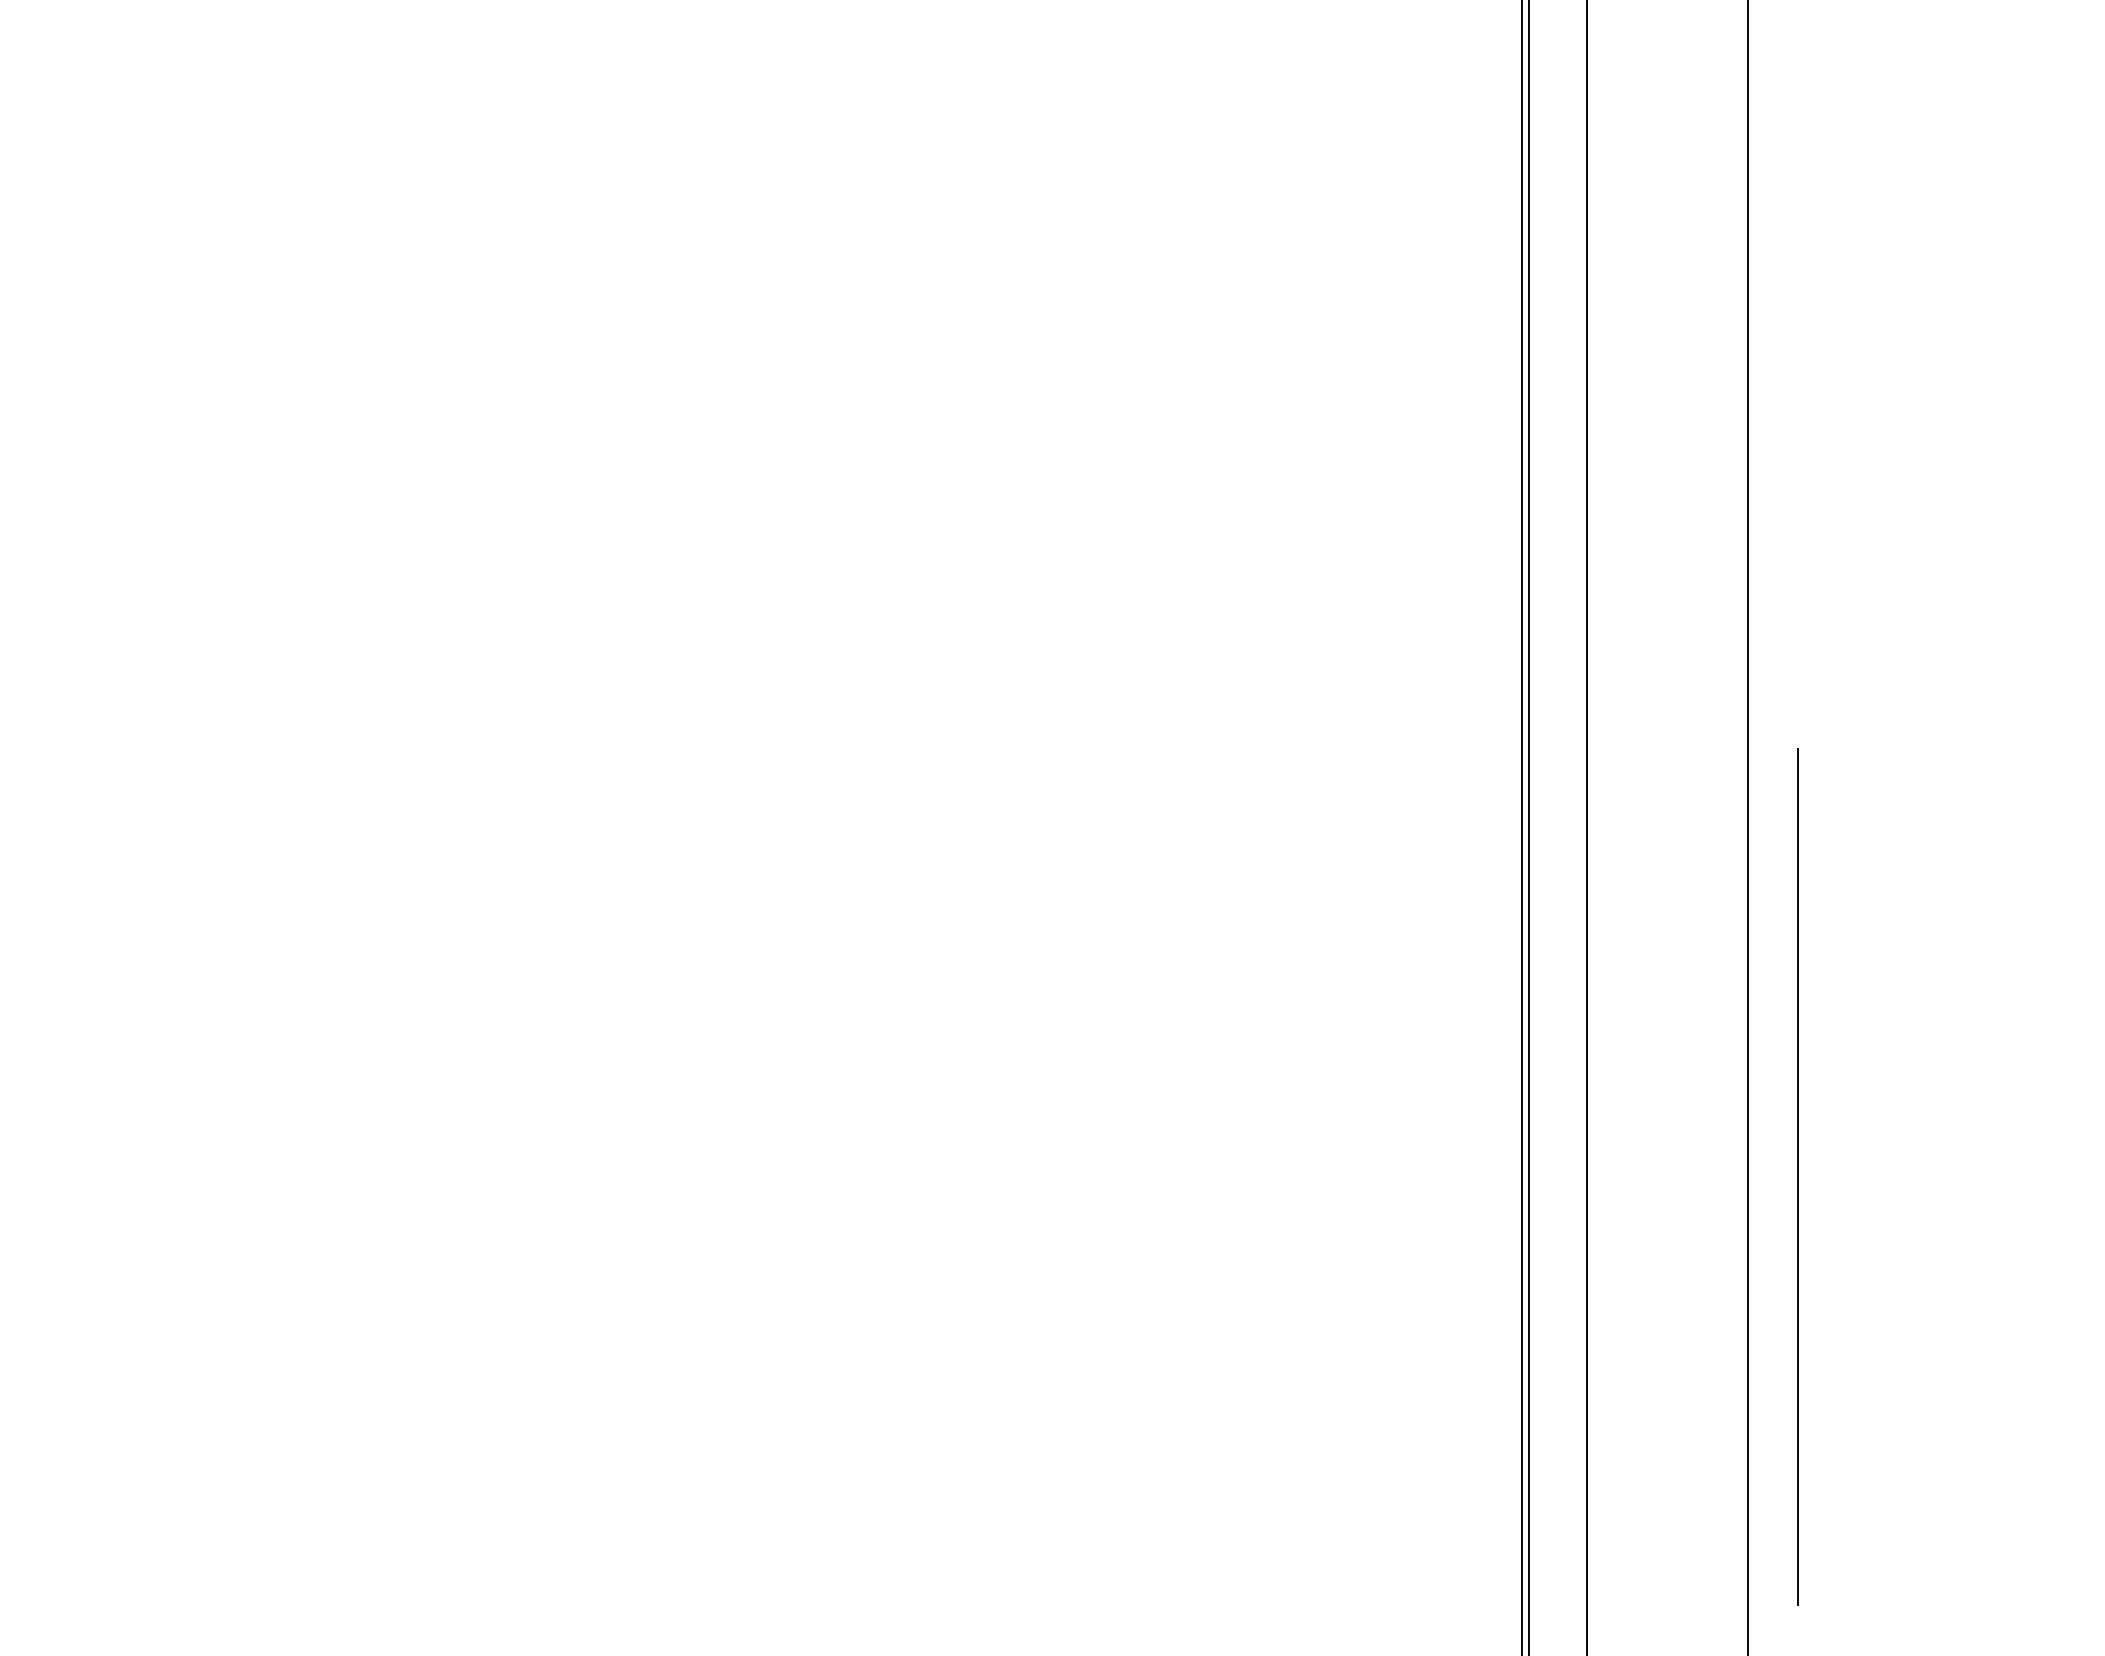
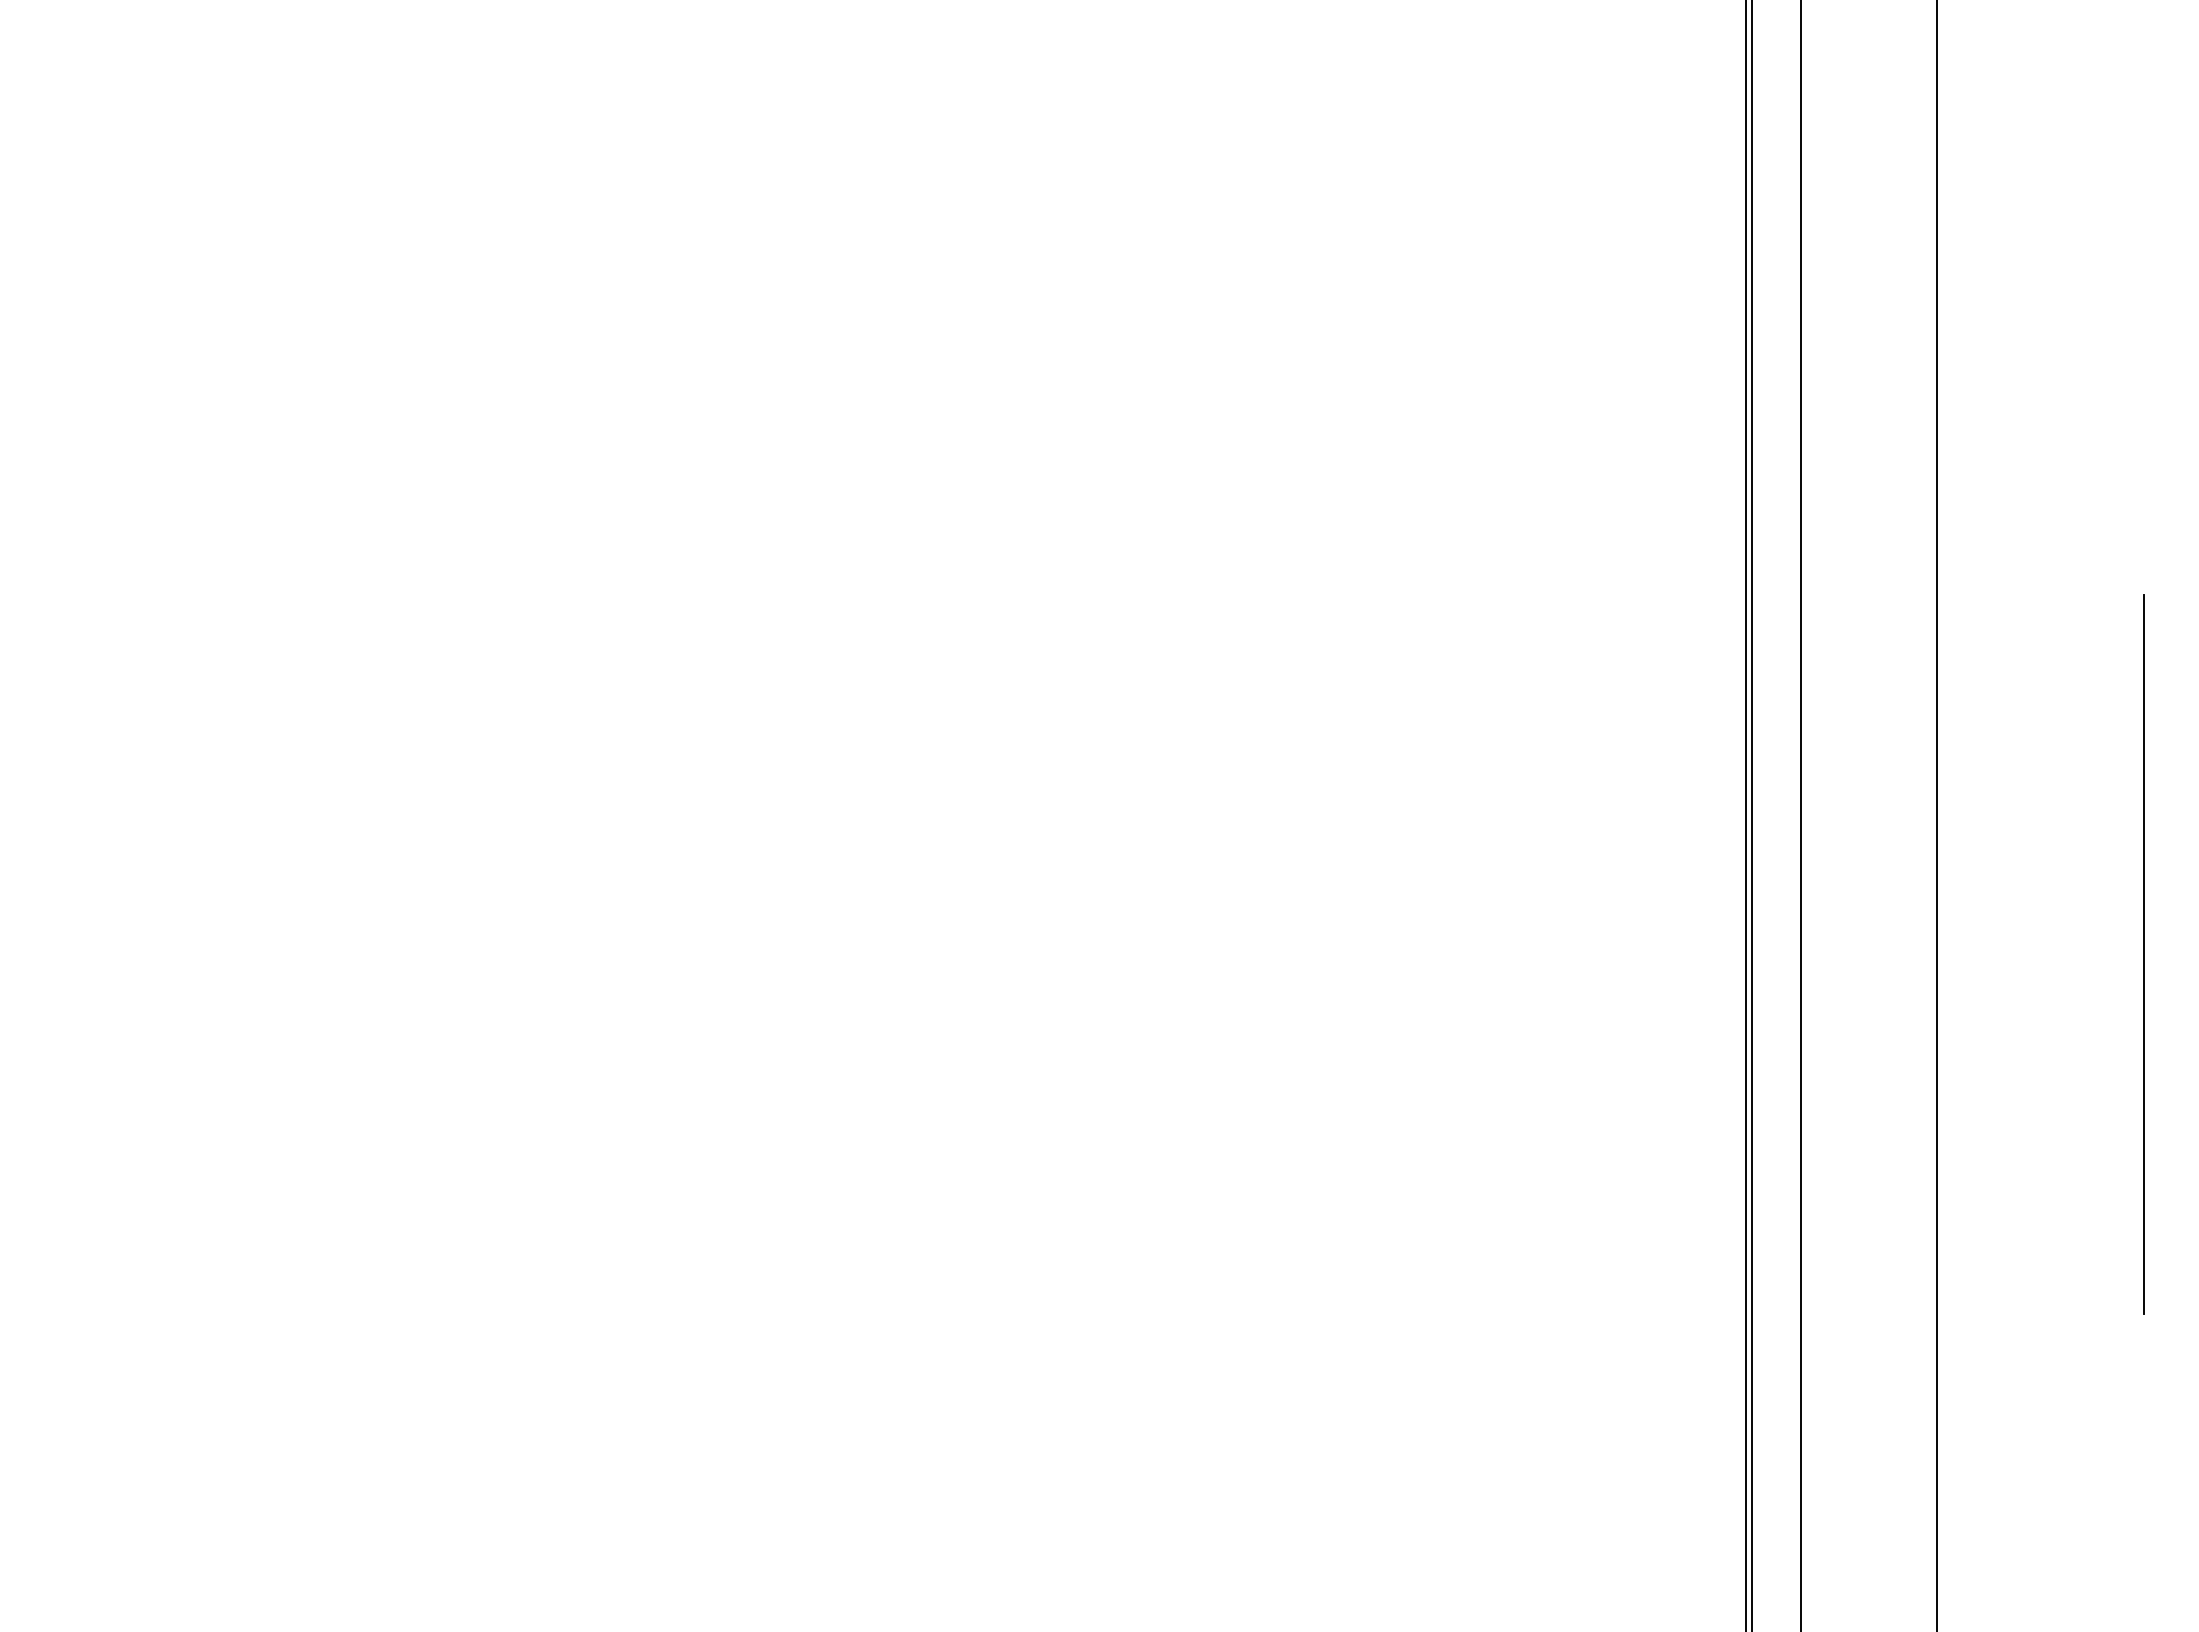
line: (1797, 1177) -> (2143, 954), moved

